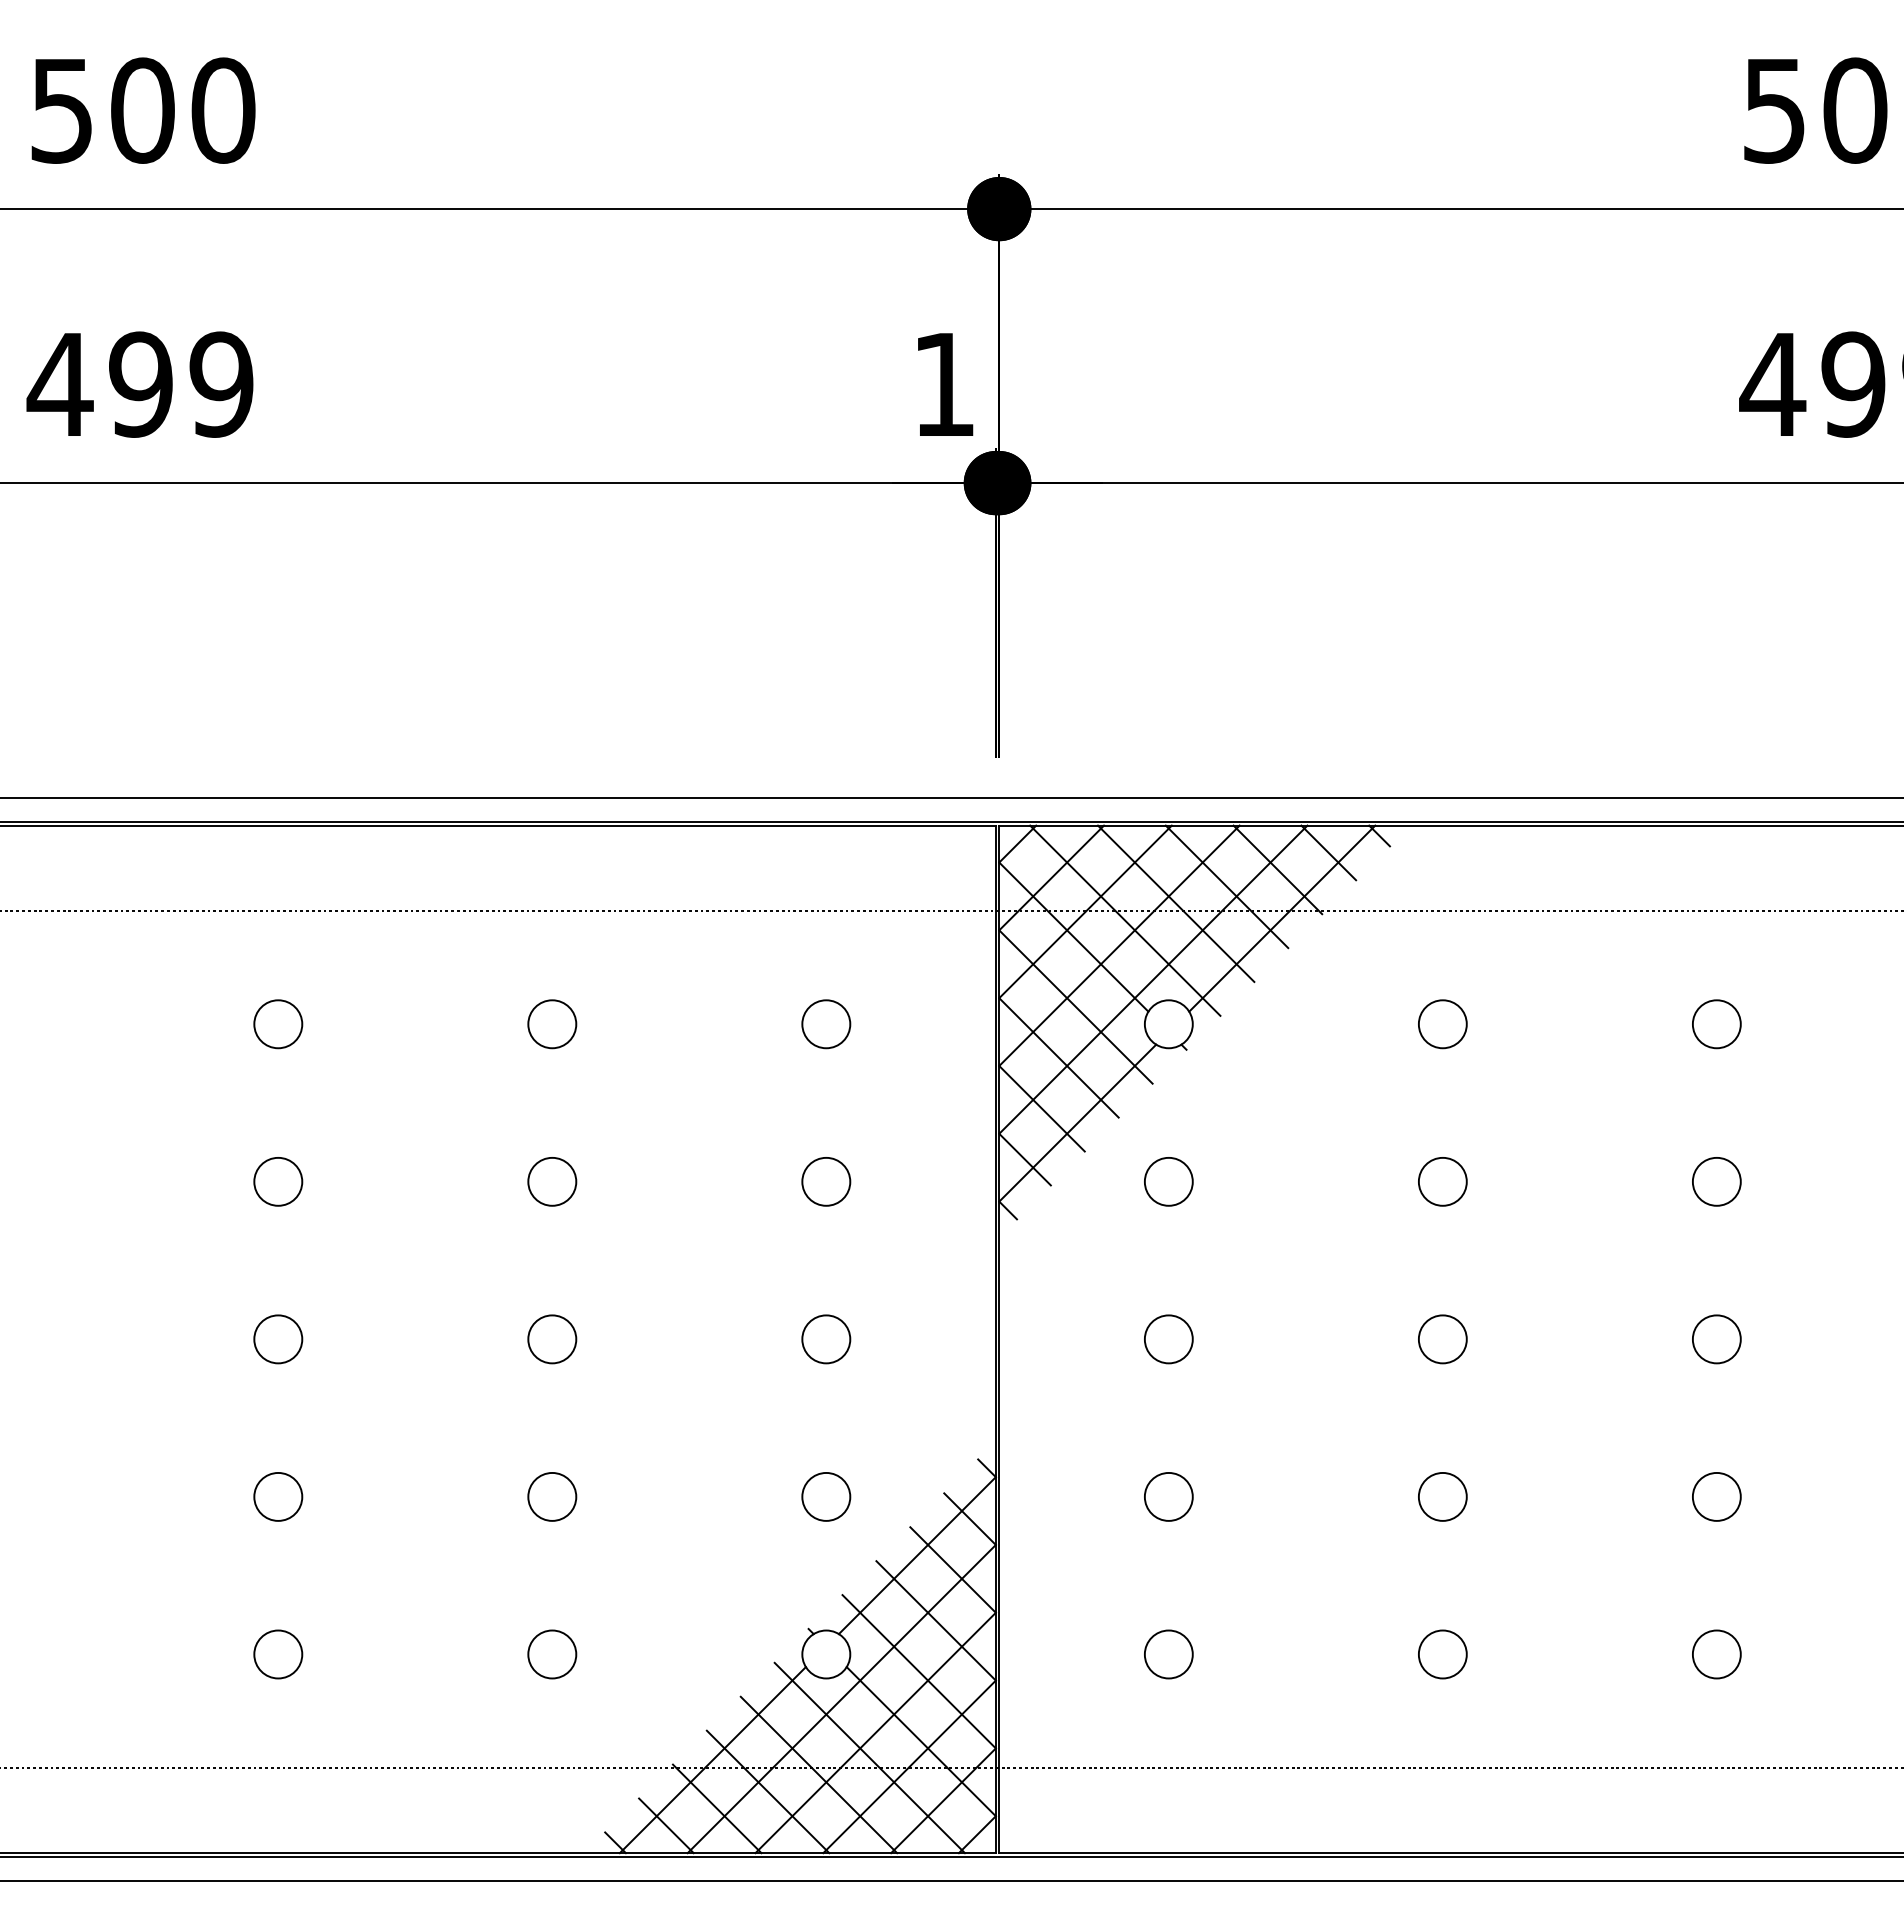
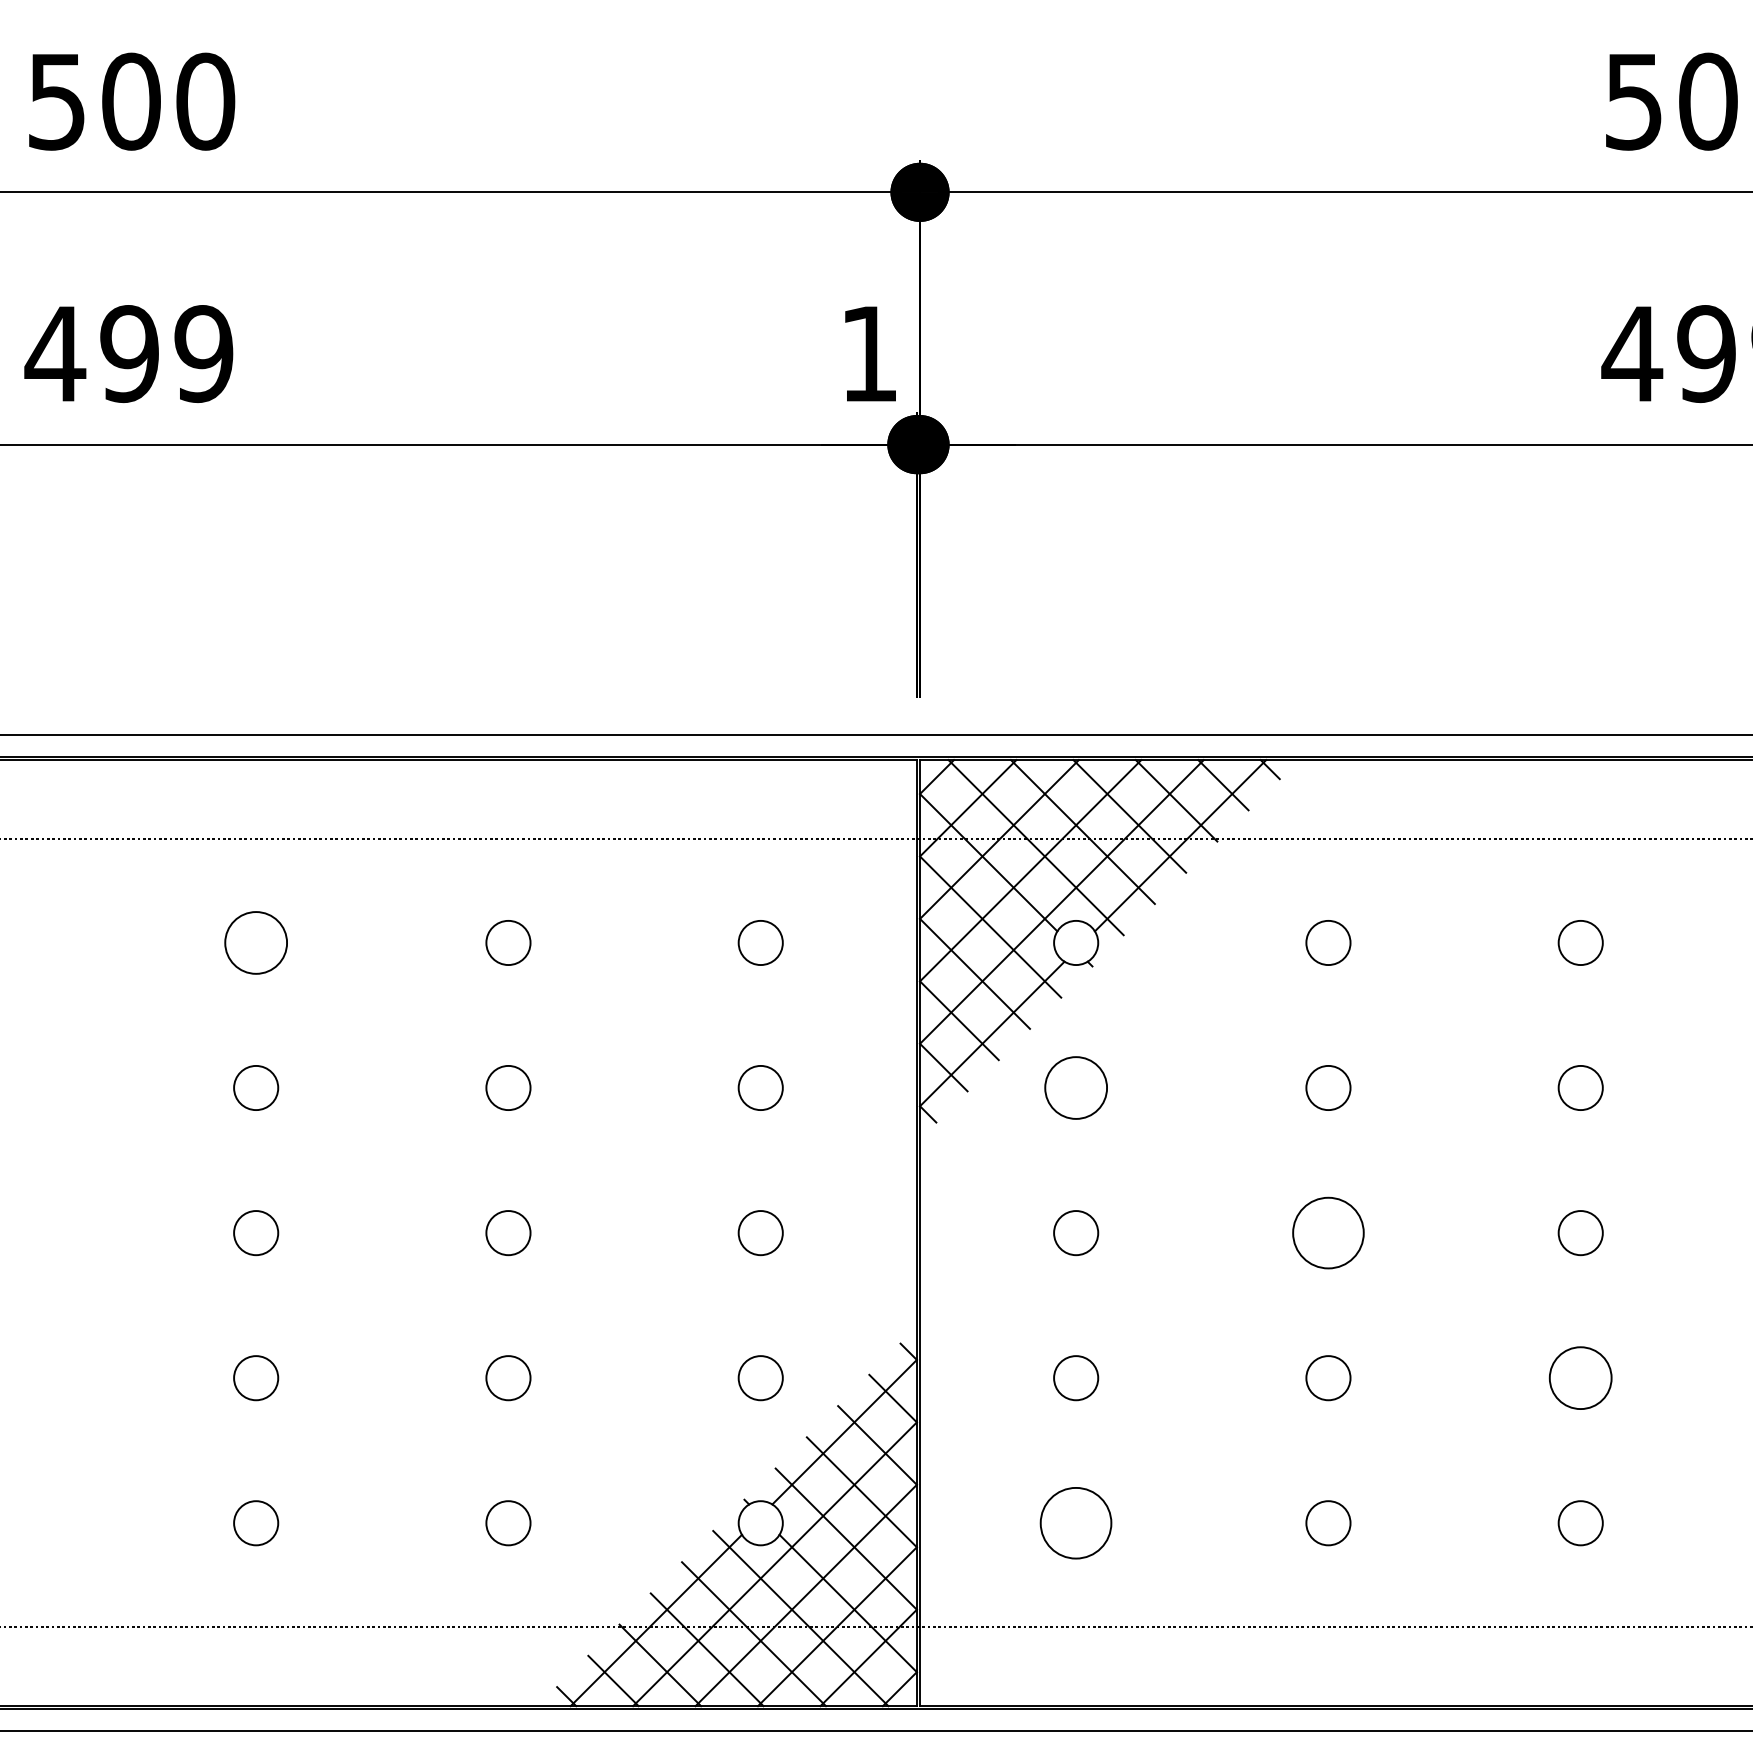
circle: (278, 1024) -> (256, 943), size x1.4
circle: (1168, 1181) -> (1075, 1087), size x1.4
circle: (1442, 1339) -> (1328, 1233), size x1.6
circle: (1716, 1496) -> (1580, 1377), size x1.4
circle: (1168, 1654) -> (1075, 1523), size x1.6

